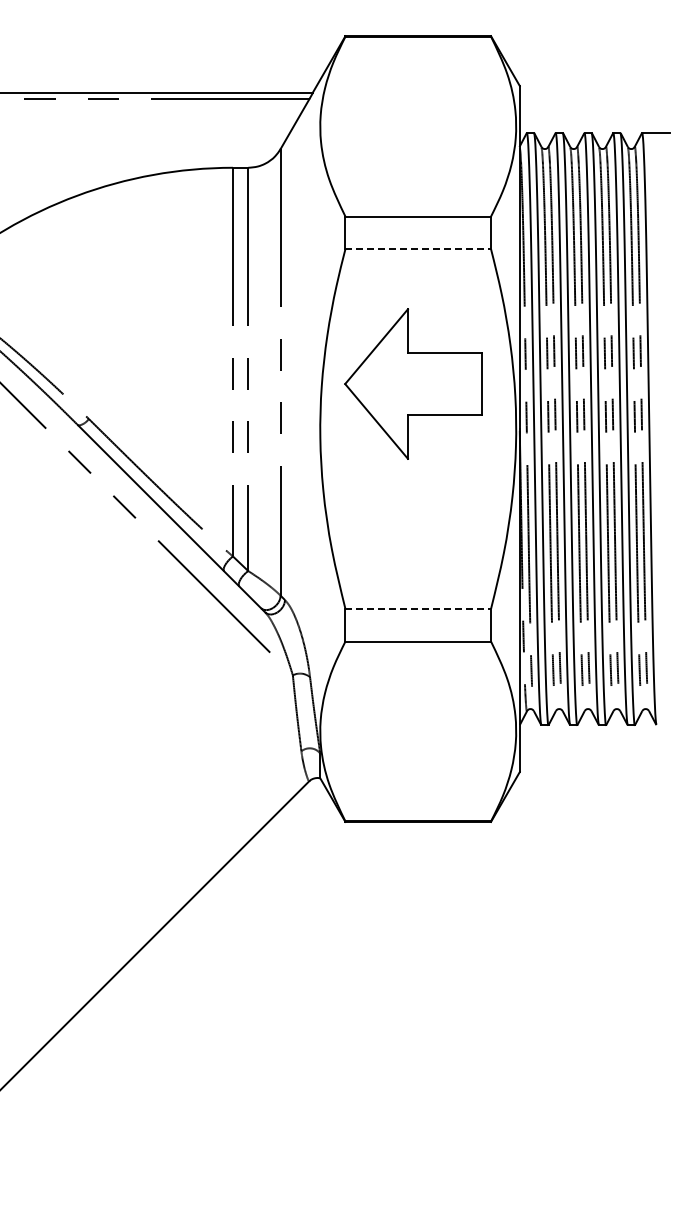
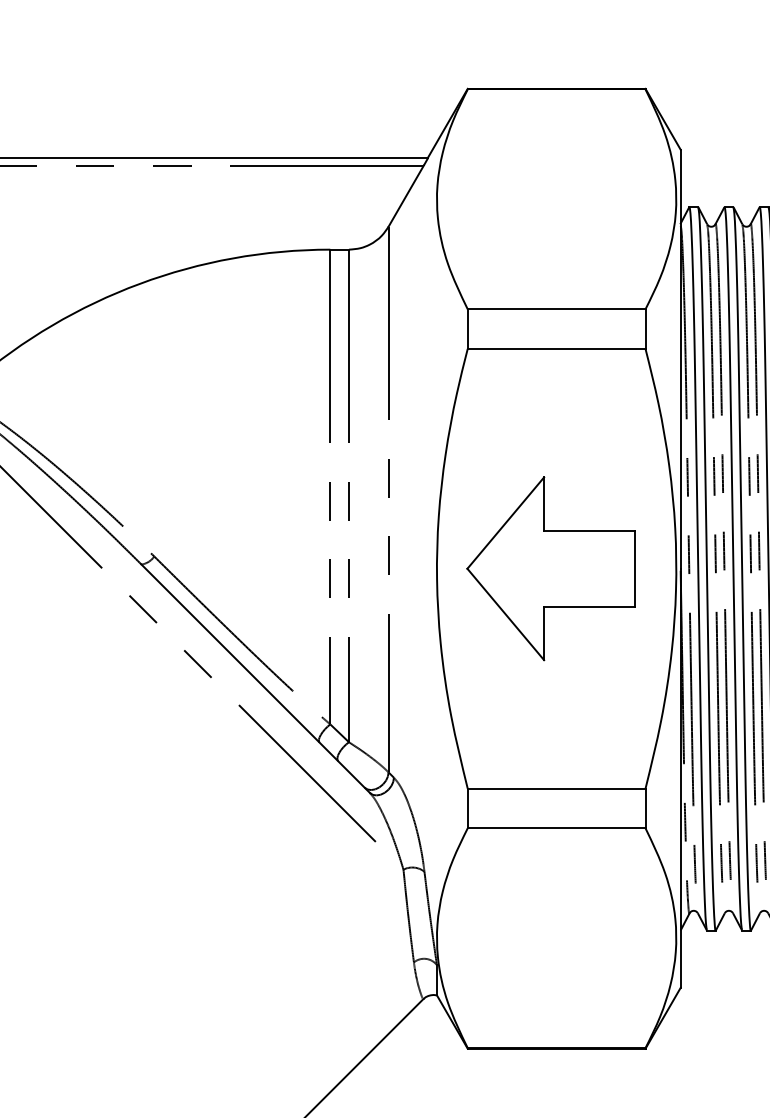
line: (418, 249) -> (556, 349), dashed -> solid
part: (413, 383) -> (550, 568), moved
line: (418, 609) -> (556, 789), dashed -> solid

